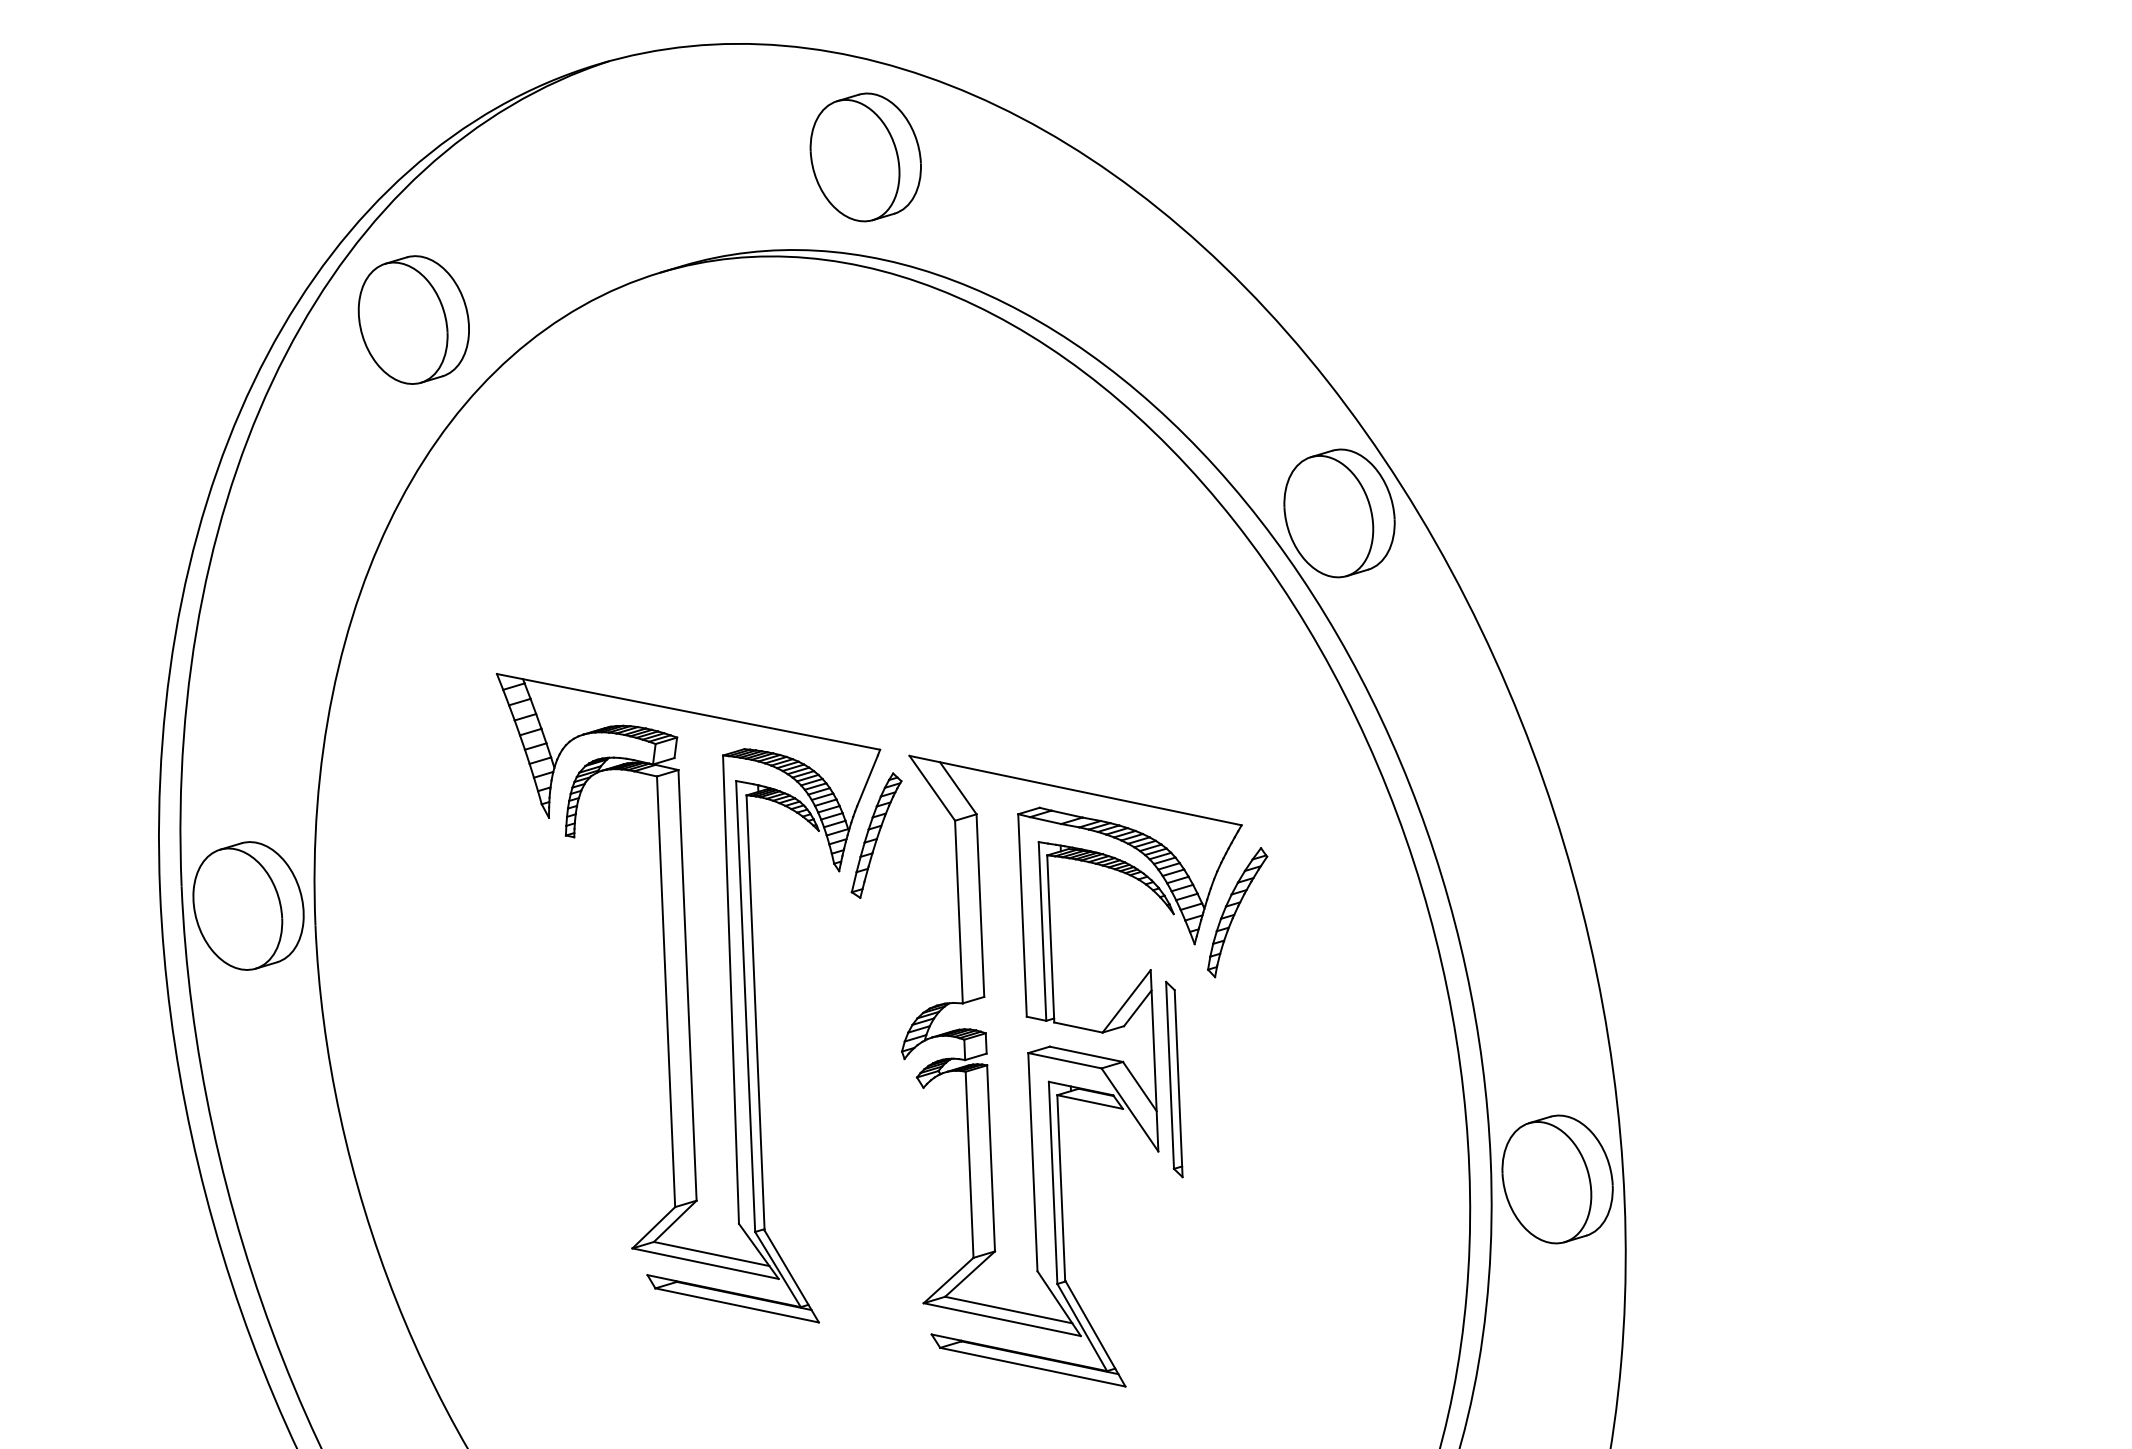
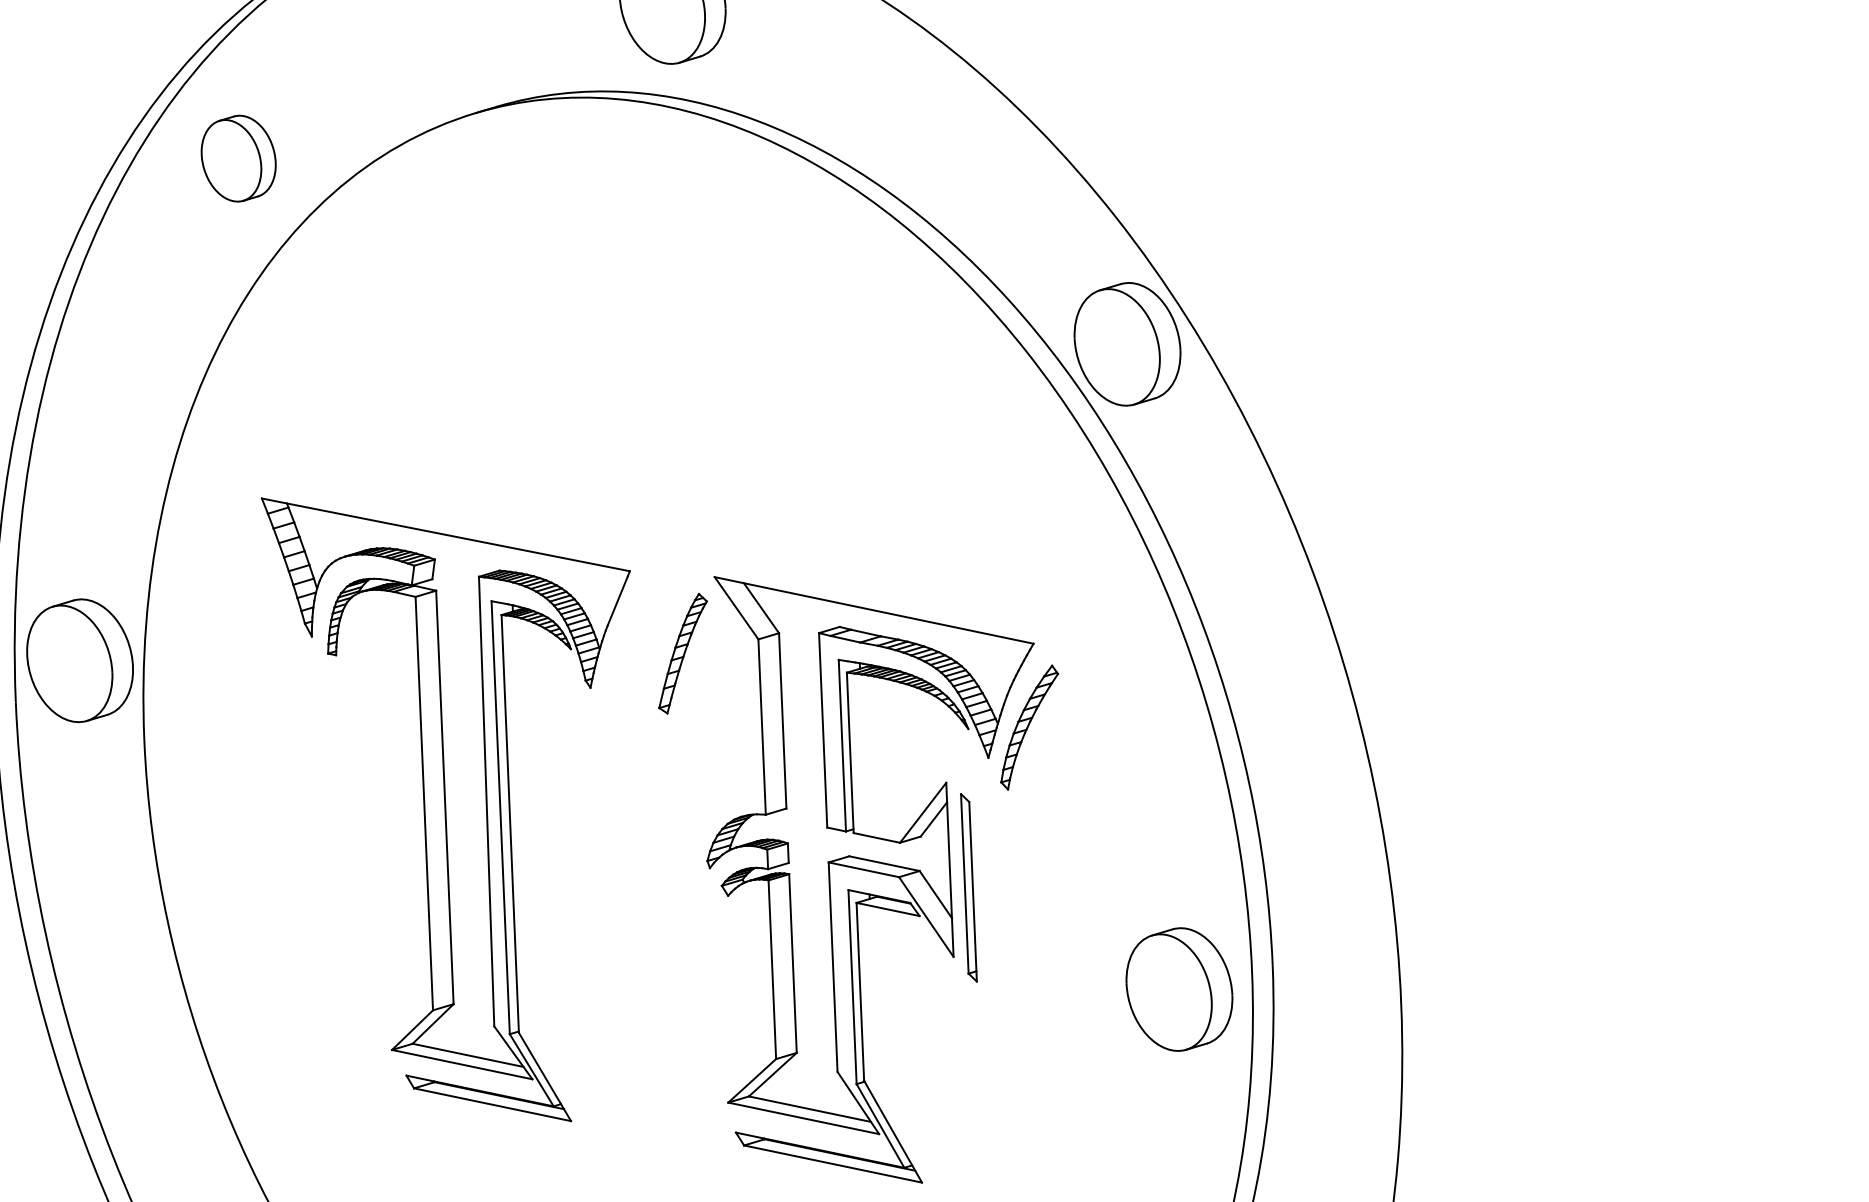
part: (413, 319) -> (238, 158), size x0.7
part: (248, 905) -> (80, 660), moved
part: (688, 998) -> (445, 810), moved
part: (1557, 1179) -> (1179, 989), moved

